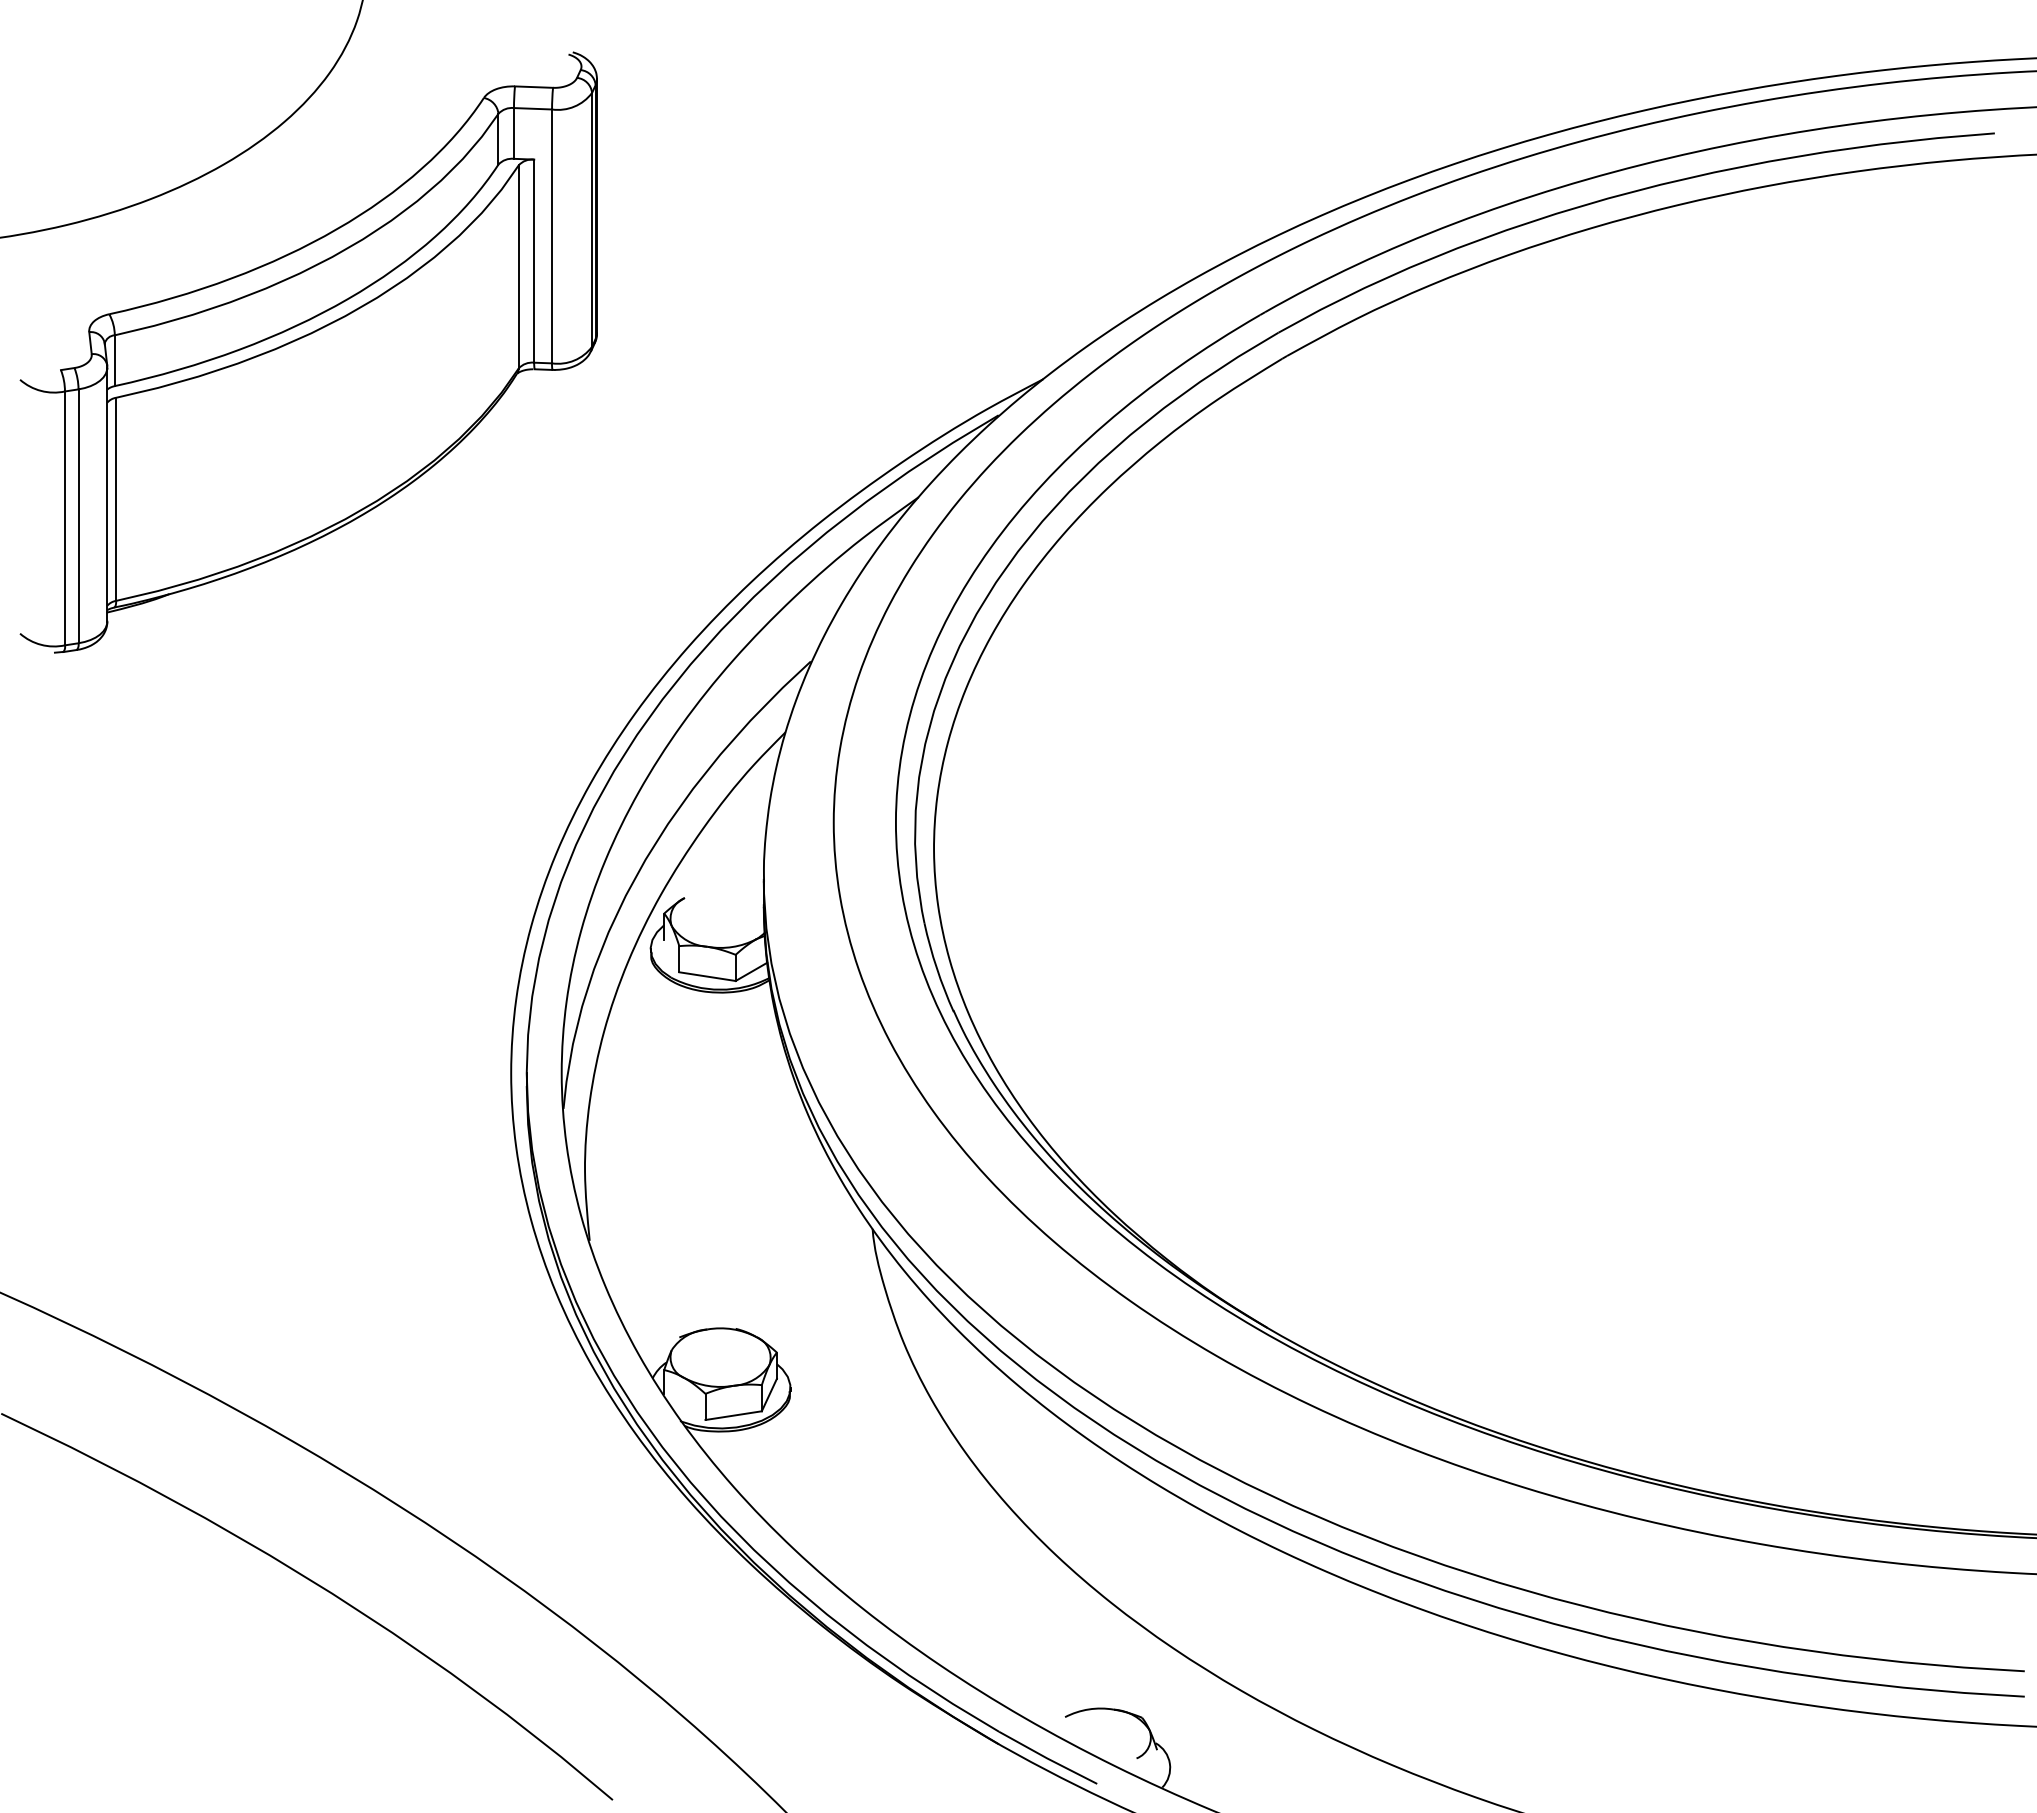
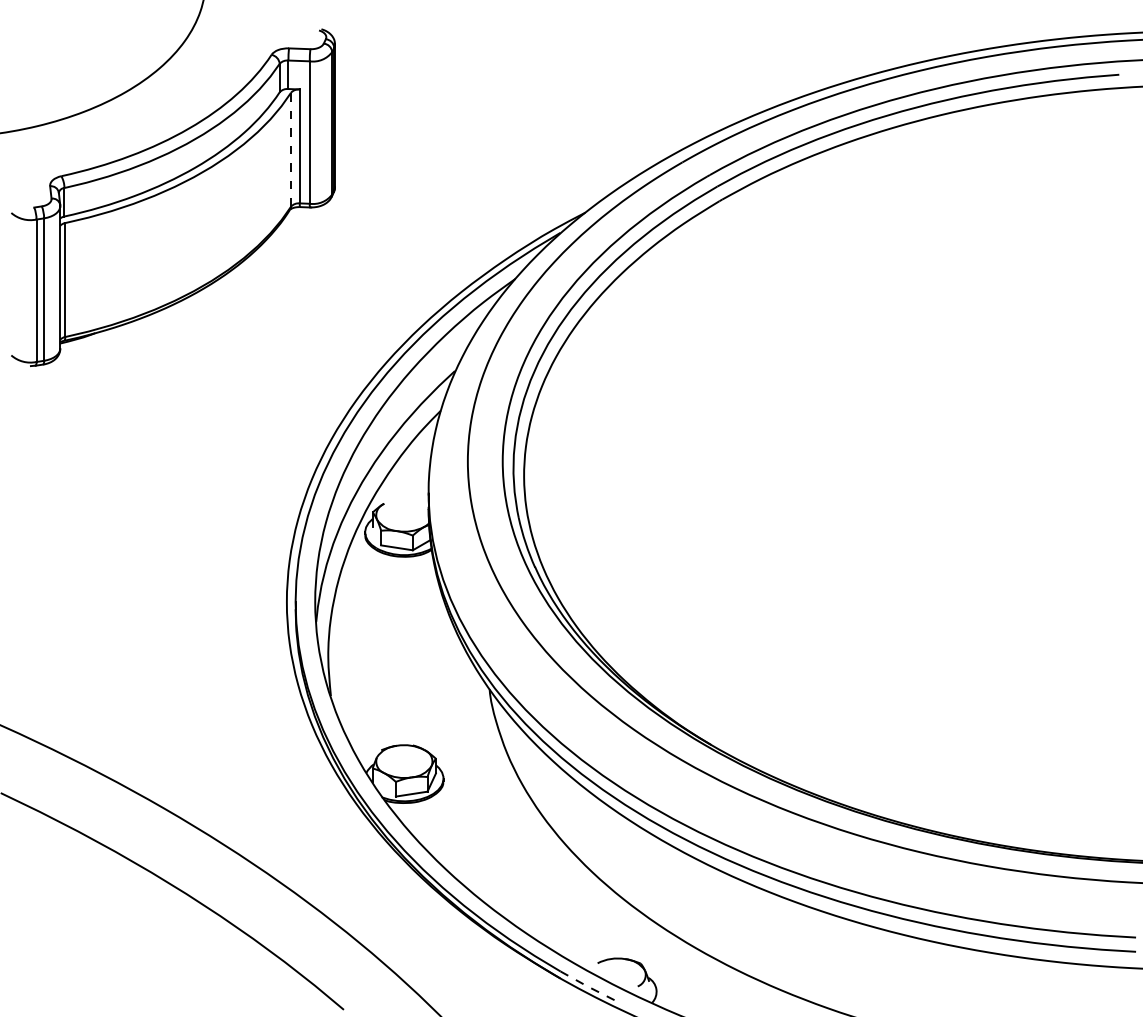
line: (519, 266) -> (291, 149), solid -> dashed
line: (1047, 1758) -> (587, 986), solid -> dashed

